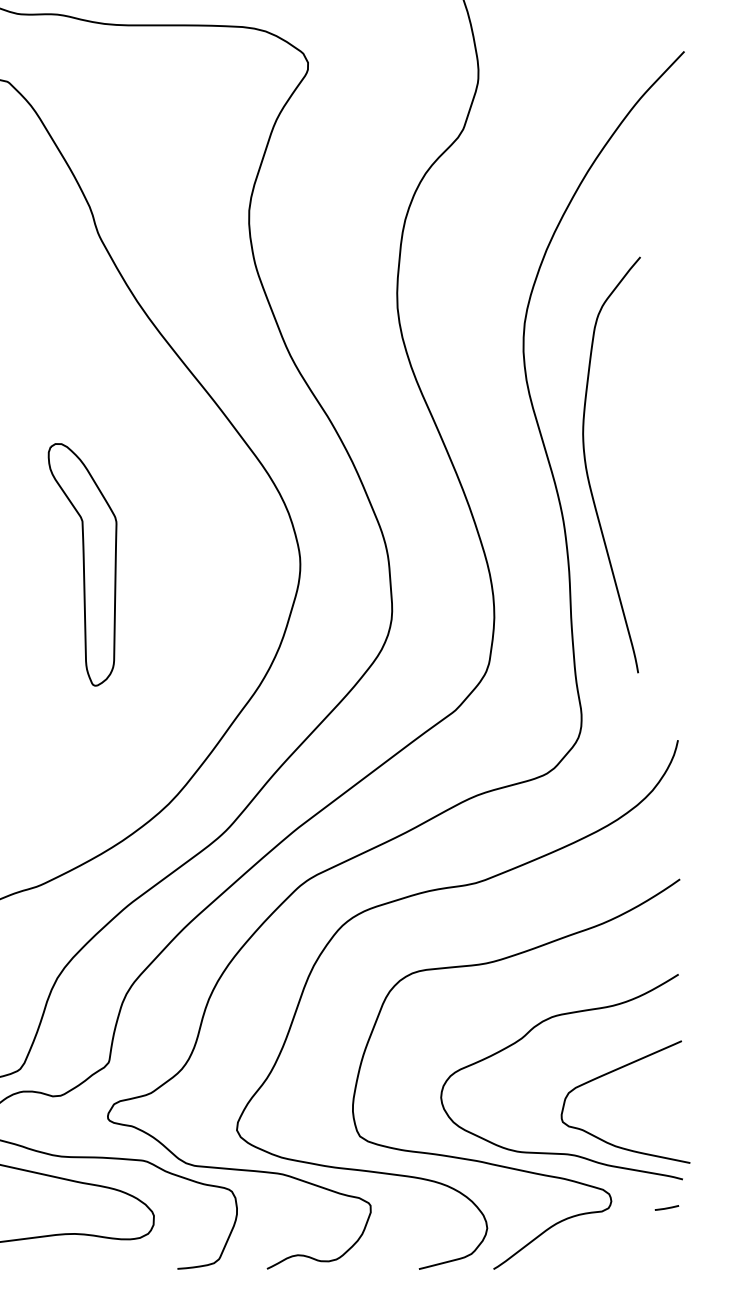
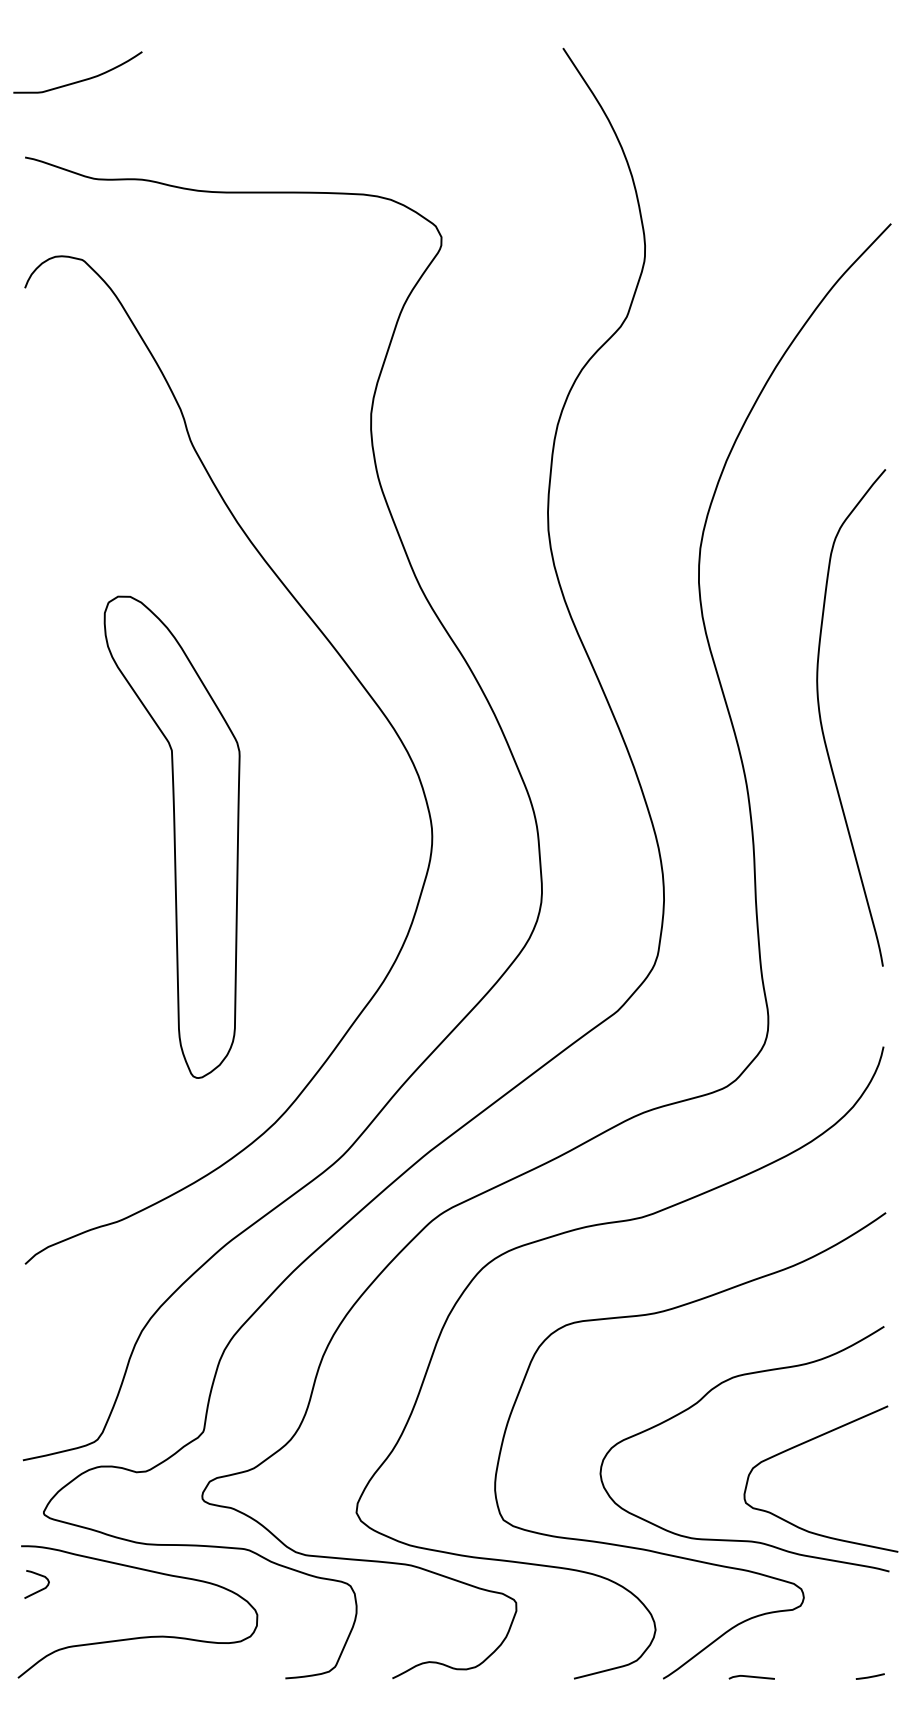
curve: (587, 470) -> (822, 724), moved
part: (82, 564) -> (171, 836), size x1.67
line: (666, 1207) -> (869, 1676), moved
line: (567, 1268) -> (751, 1677), added

